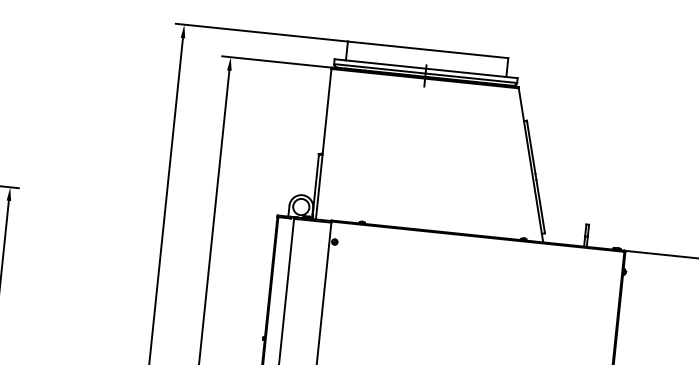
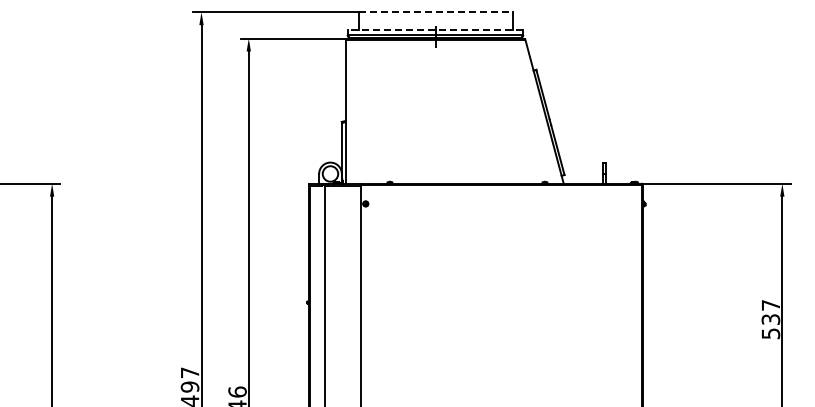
line: (428, 50) -> (435, 12), solid -> dashed
line: (426, 68) -> (435, 30), solid -> dashed

